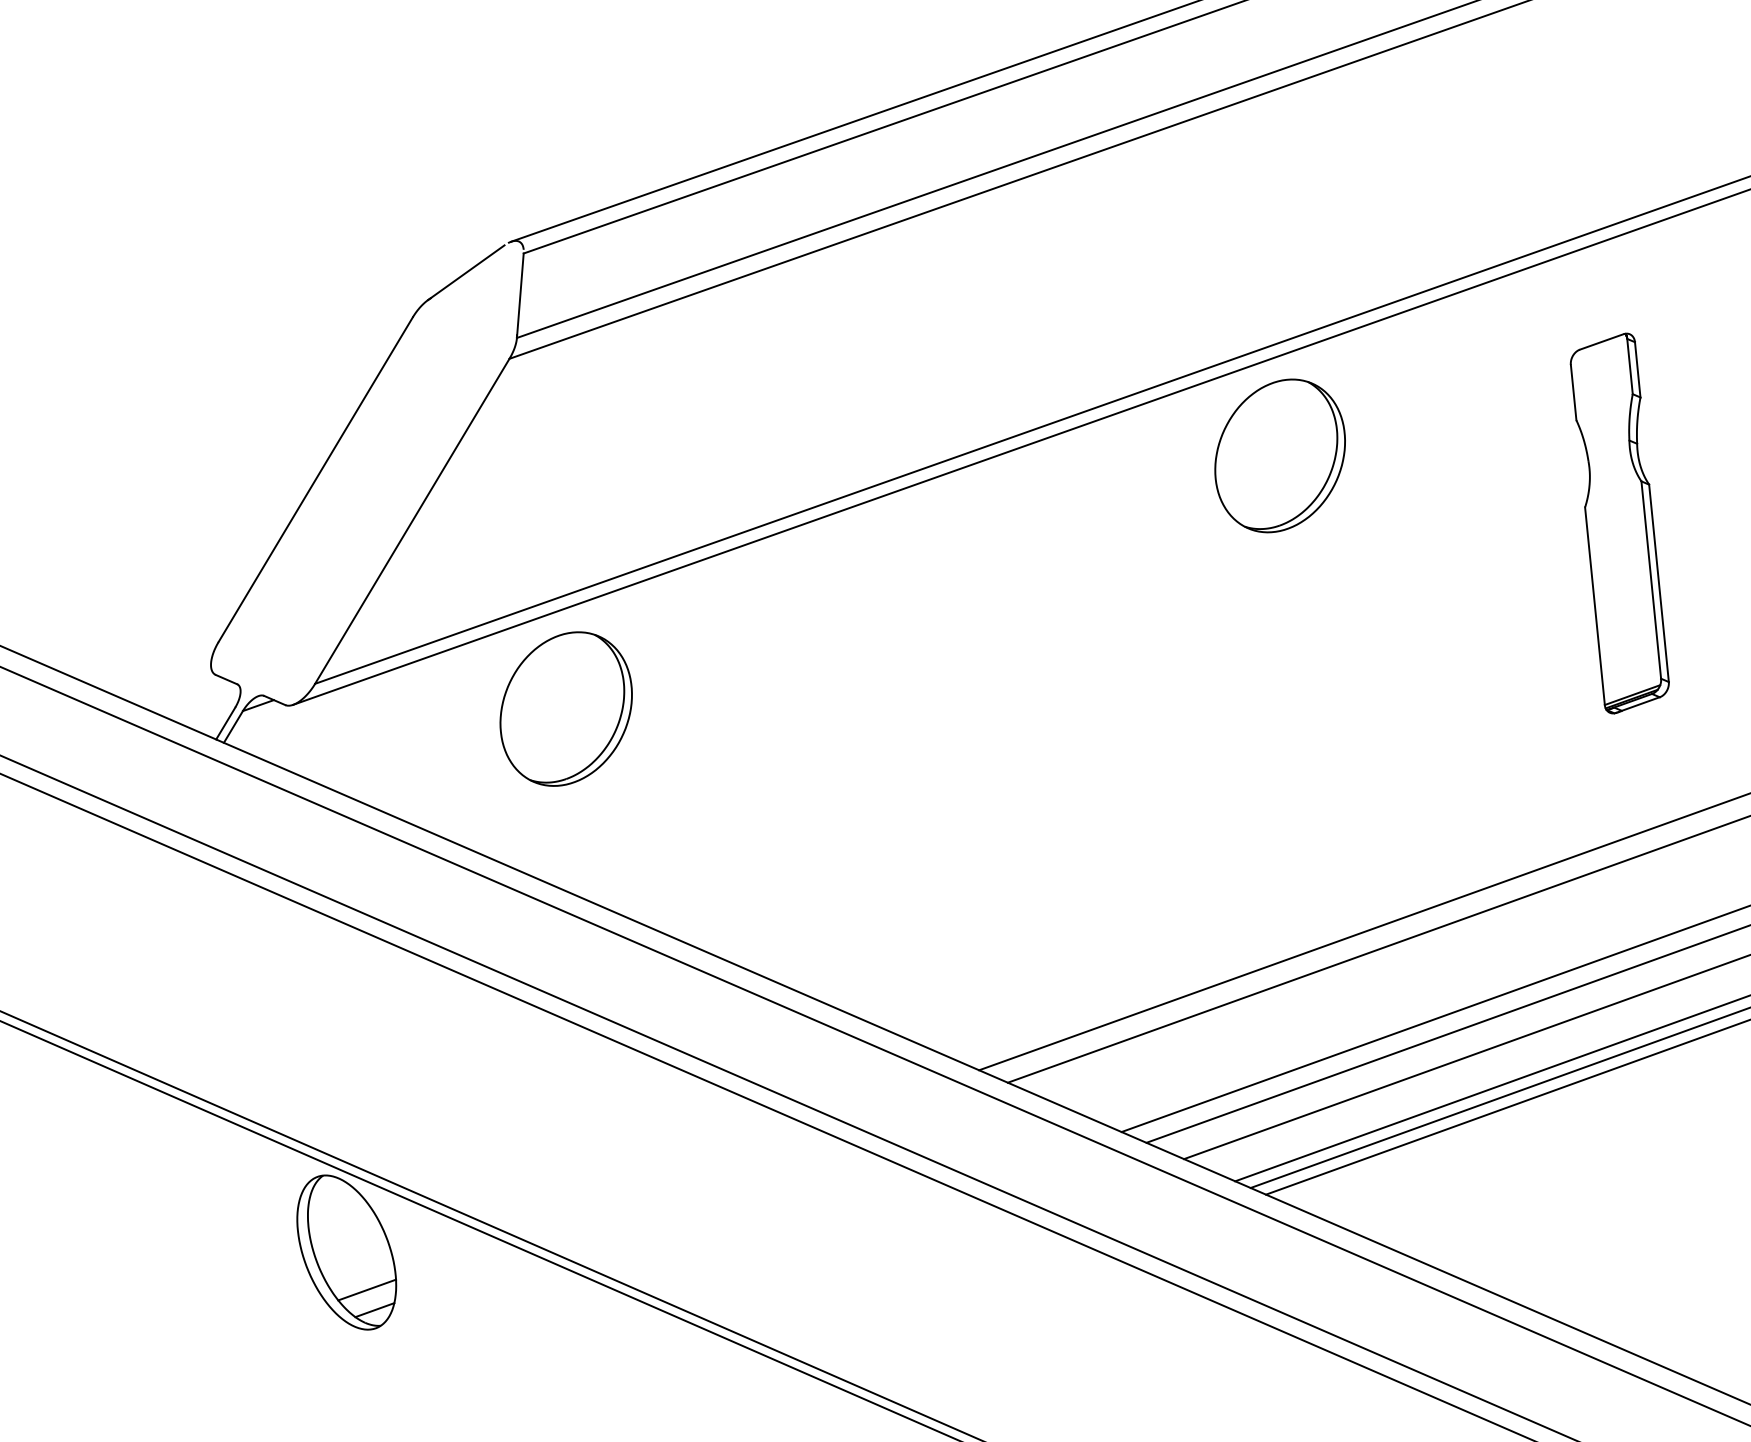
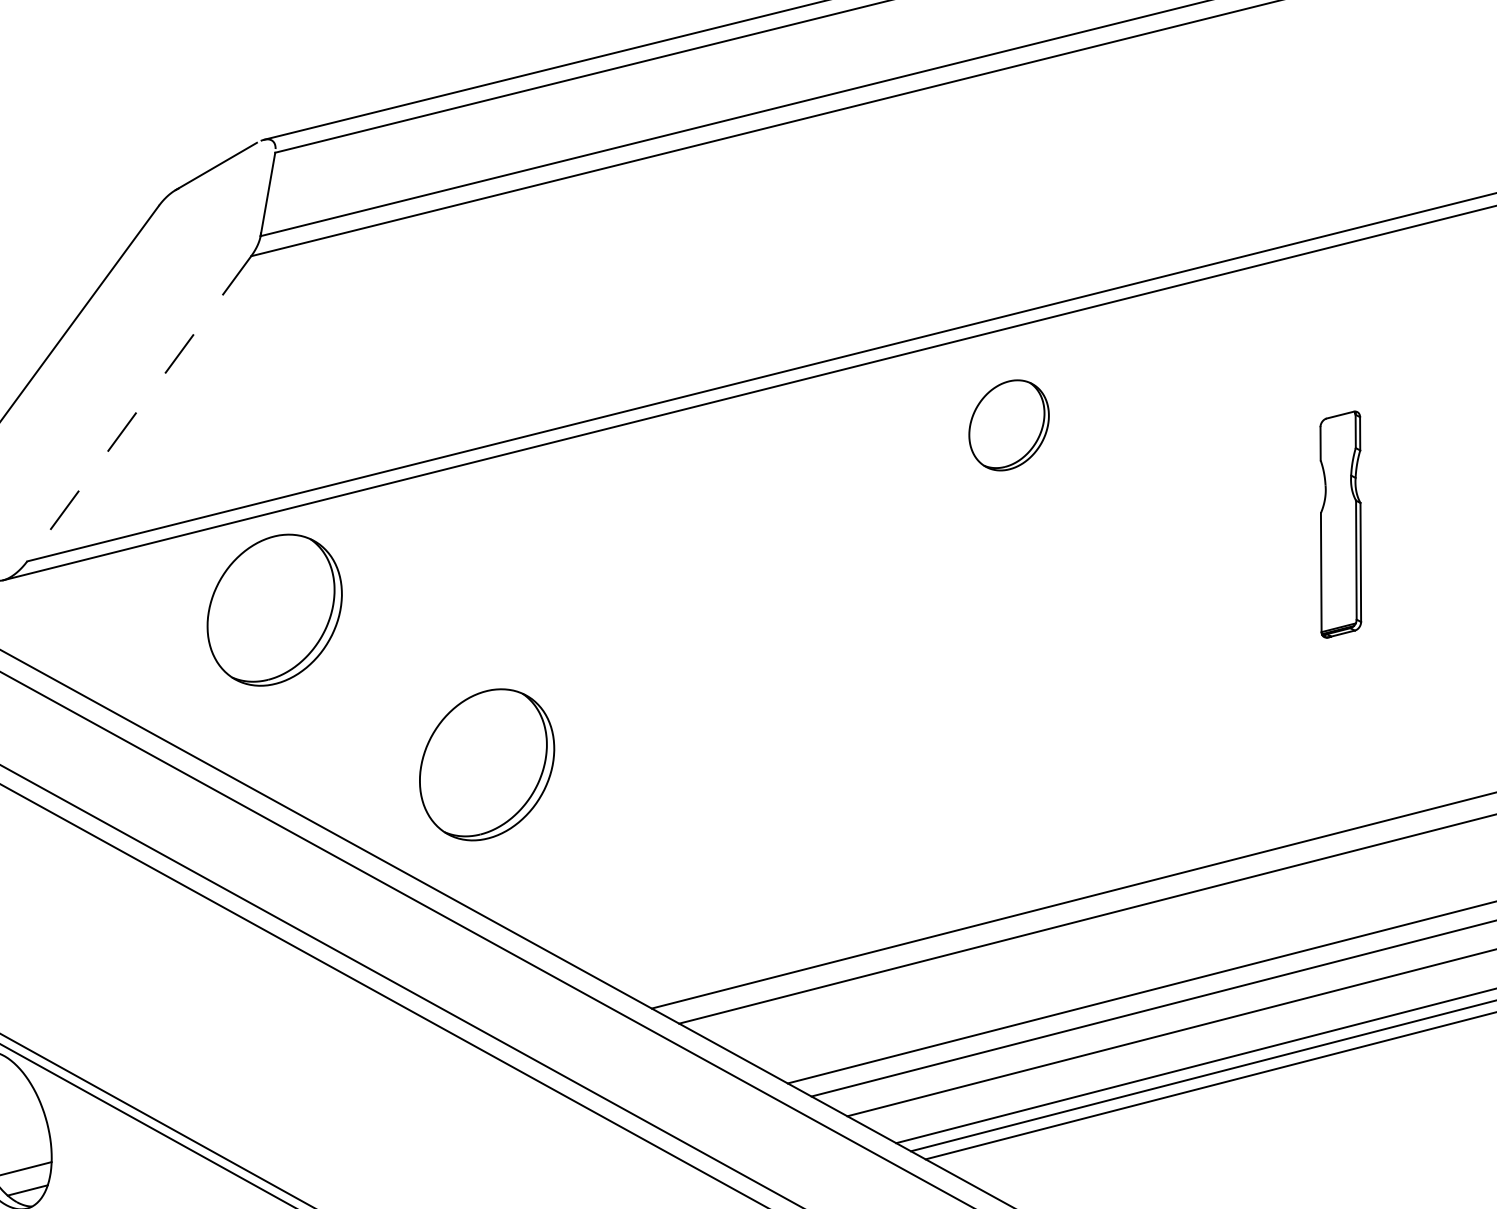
part: (1279, 455) -> (1008, 424), size x0.6
line: (412, 521) -> (139, 409), solid -> dashed
part: (1619, 523) -> (1340, 524), size x0.6
part: (791, 842) -> (486, 764), added

